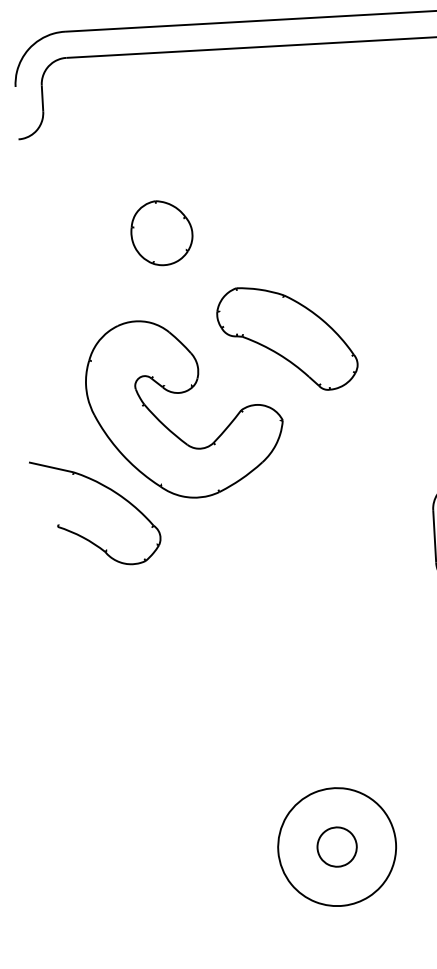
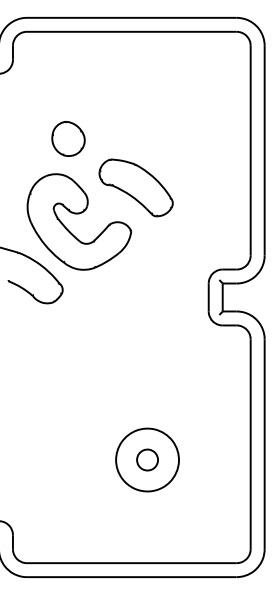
part: (161, 232) -> (68, 138), moved

